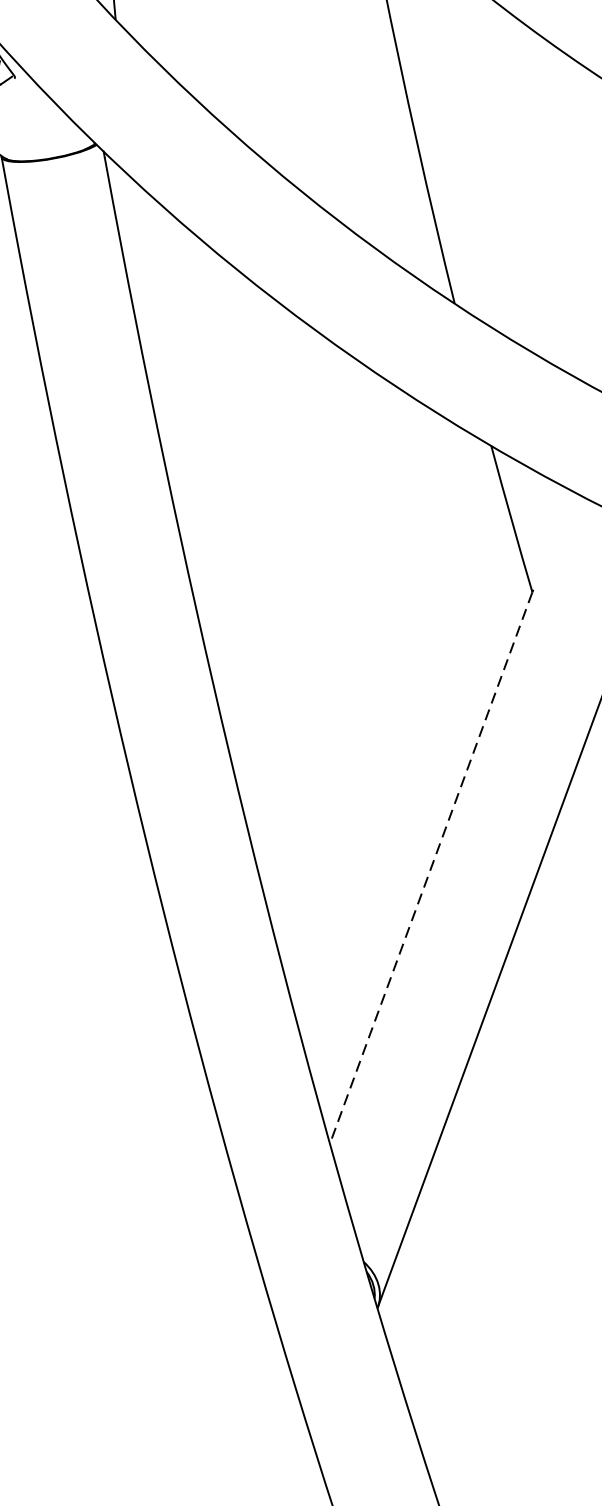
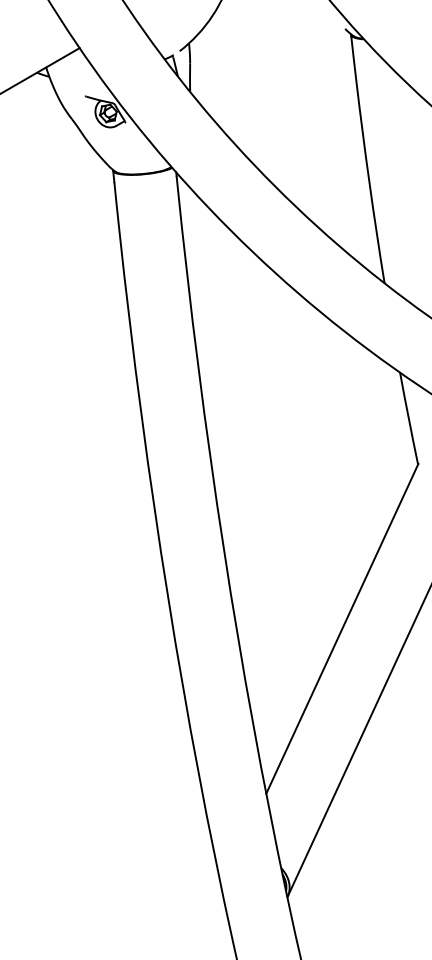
line: (430, 868) -> (341, 629), dashed -> solid

